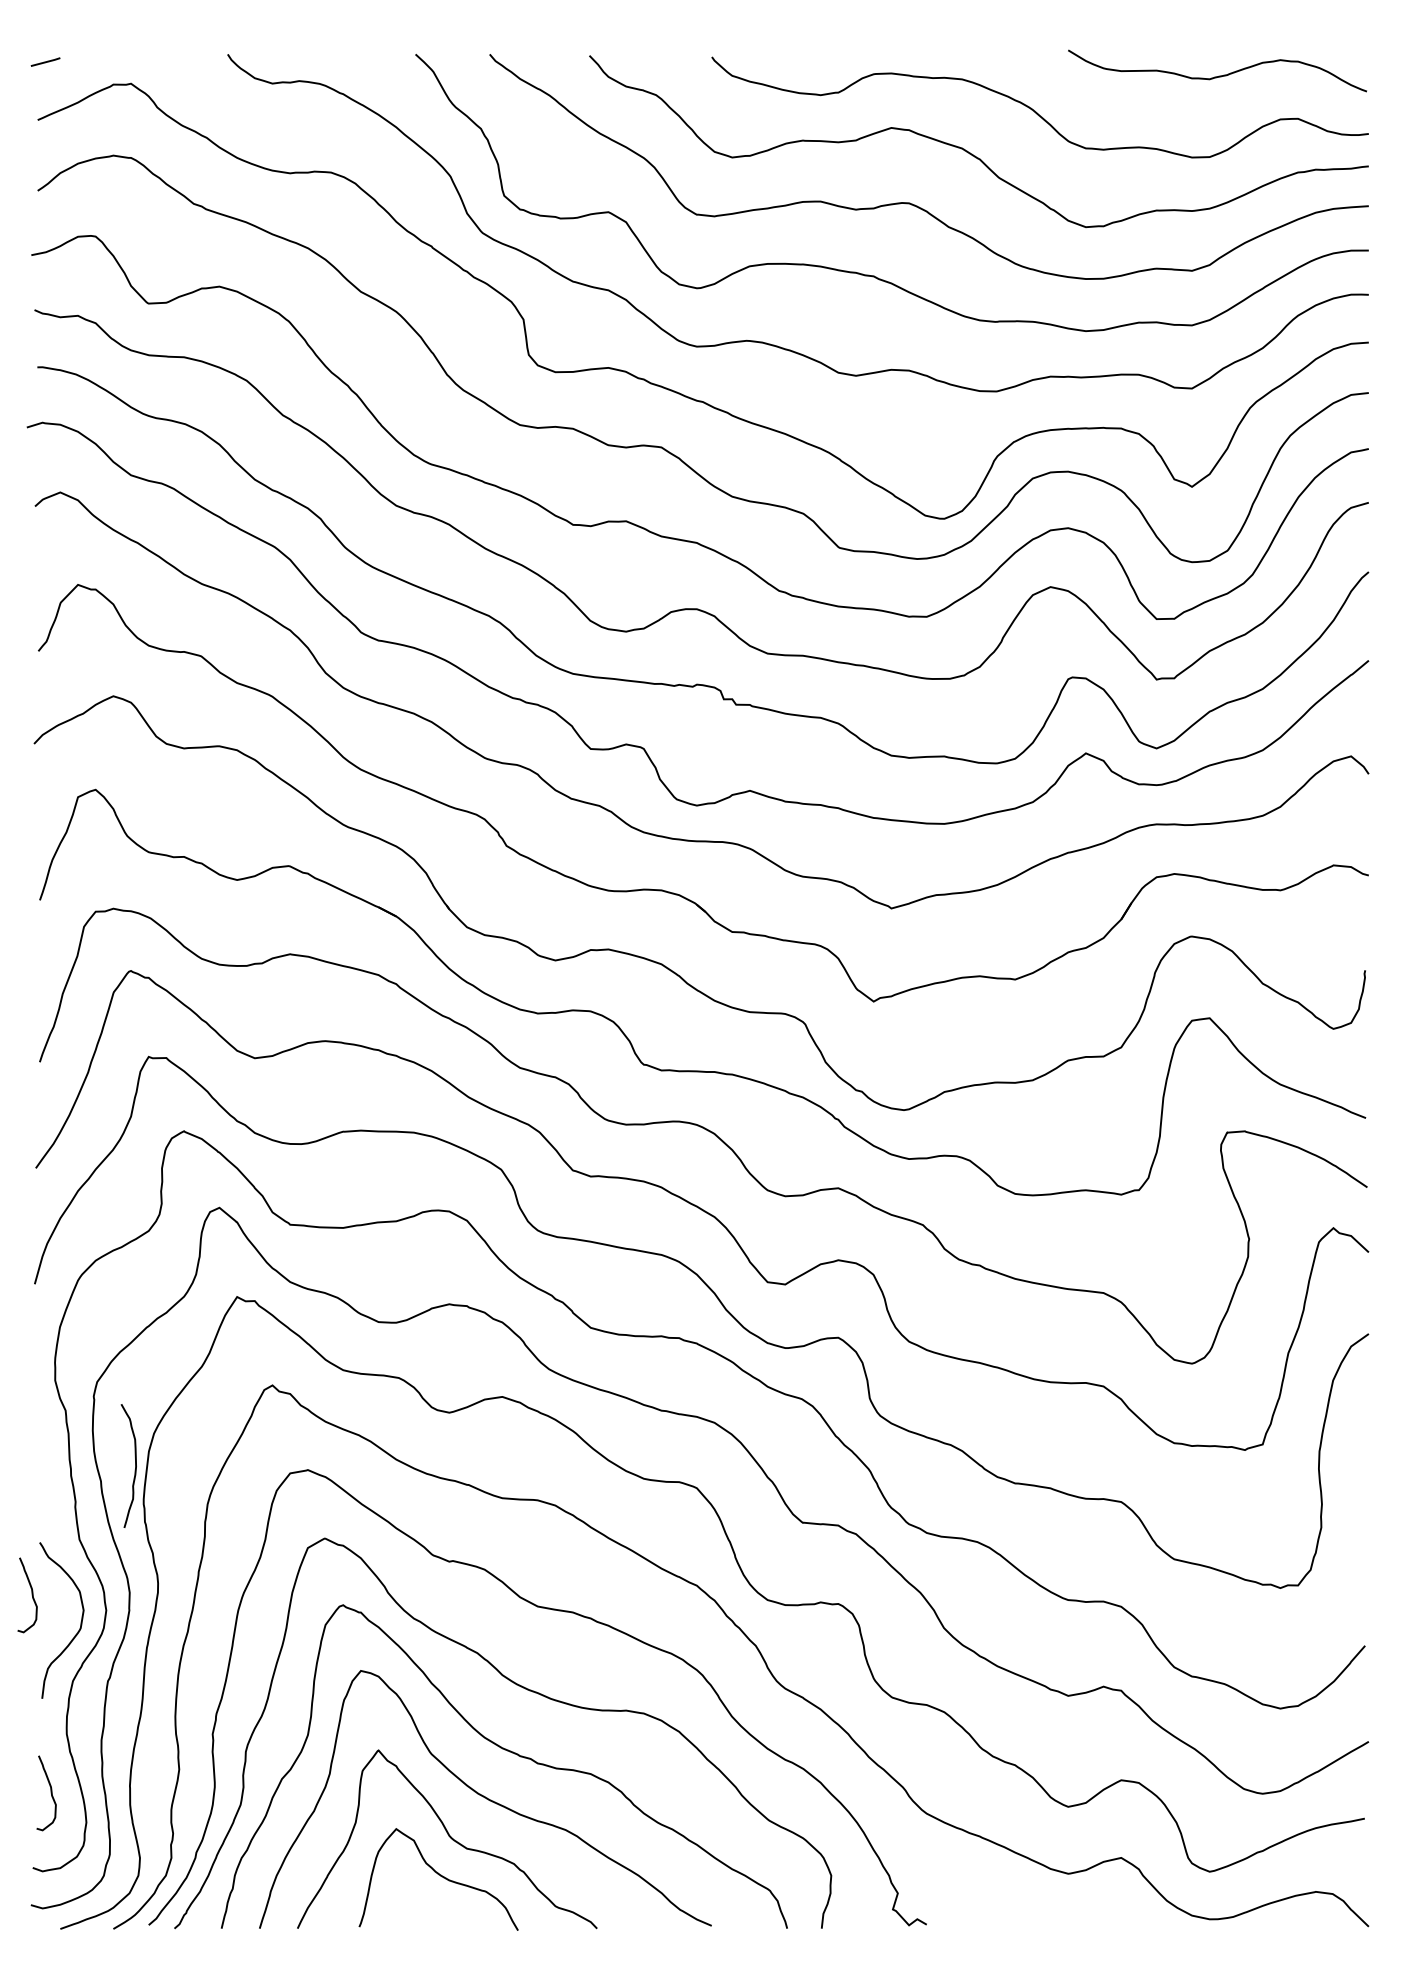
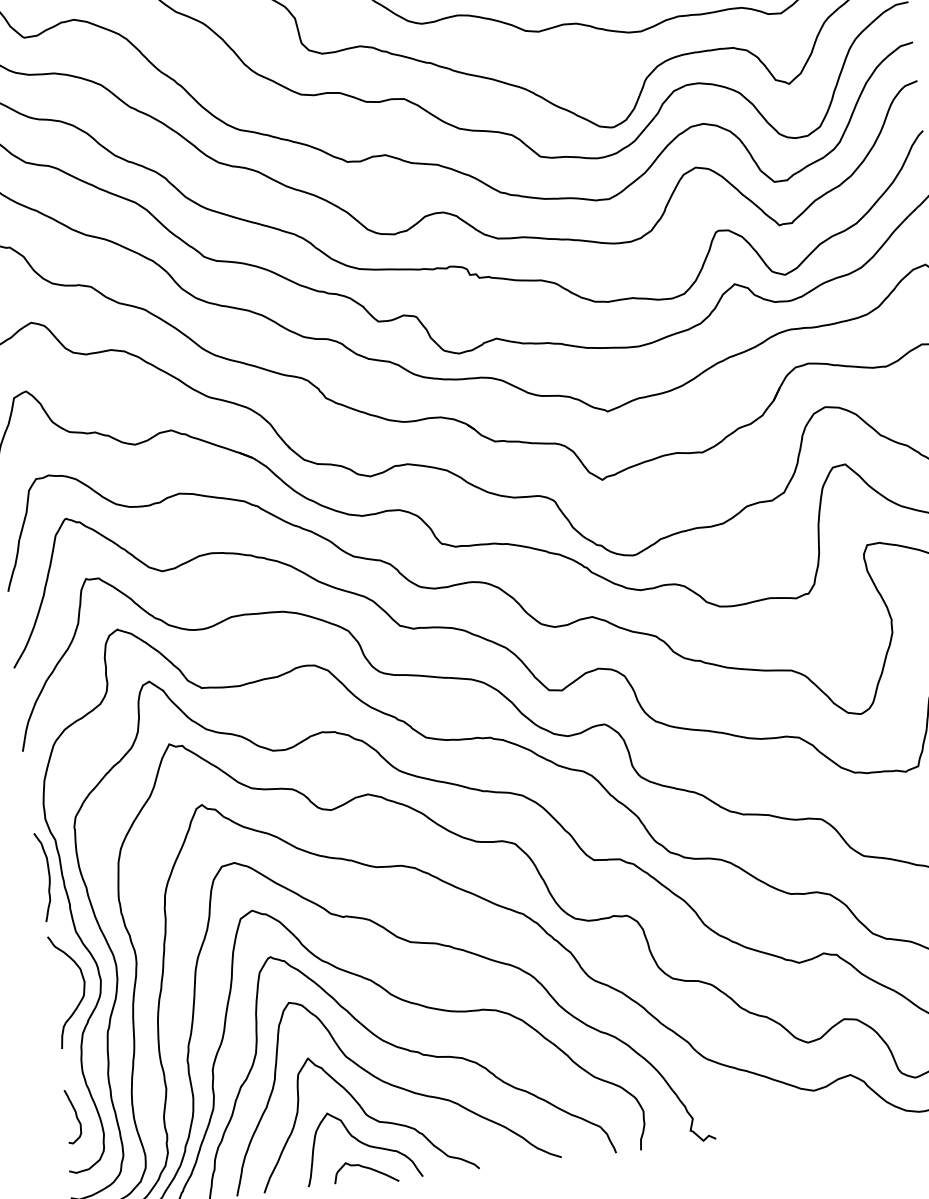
curve: (135, 1465) -> (49, 876), moved
curve: (31, 1595) -> (45, 975), removed
curve: (441, 1910) -> (366, 1168), added

